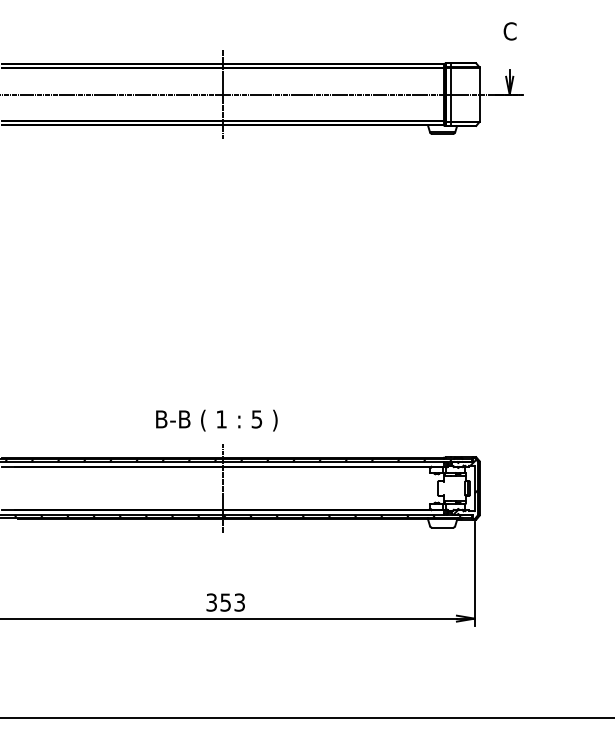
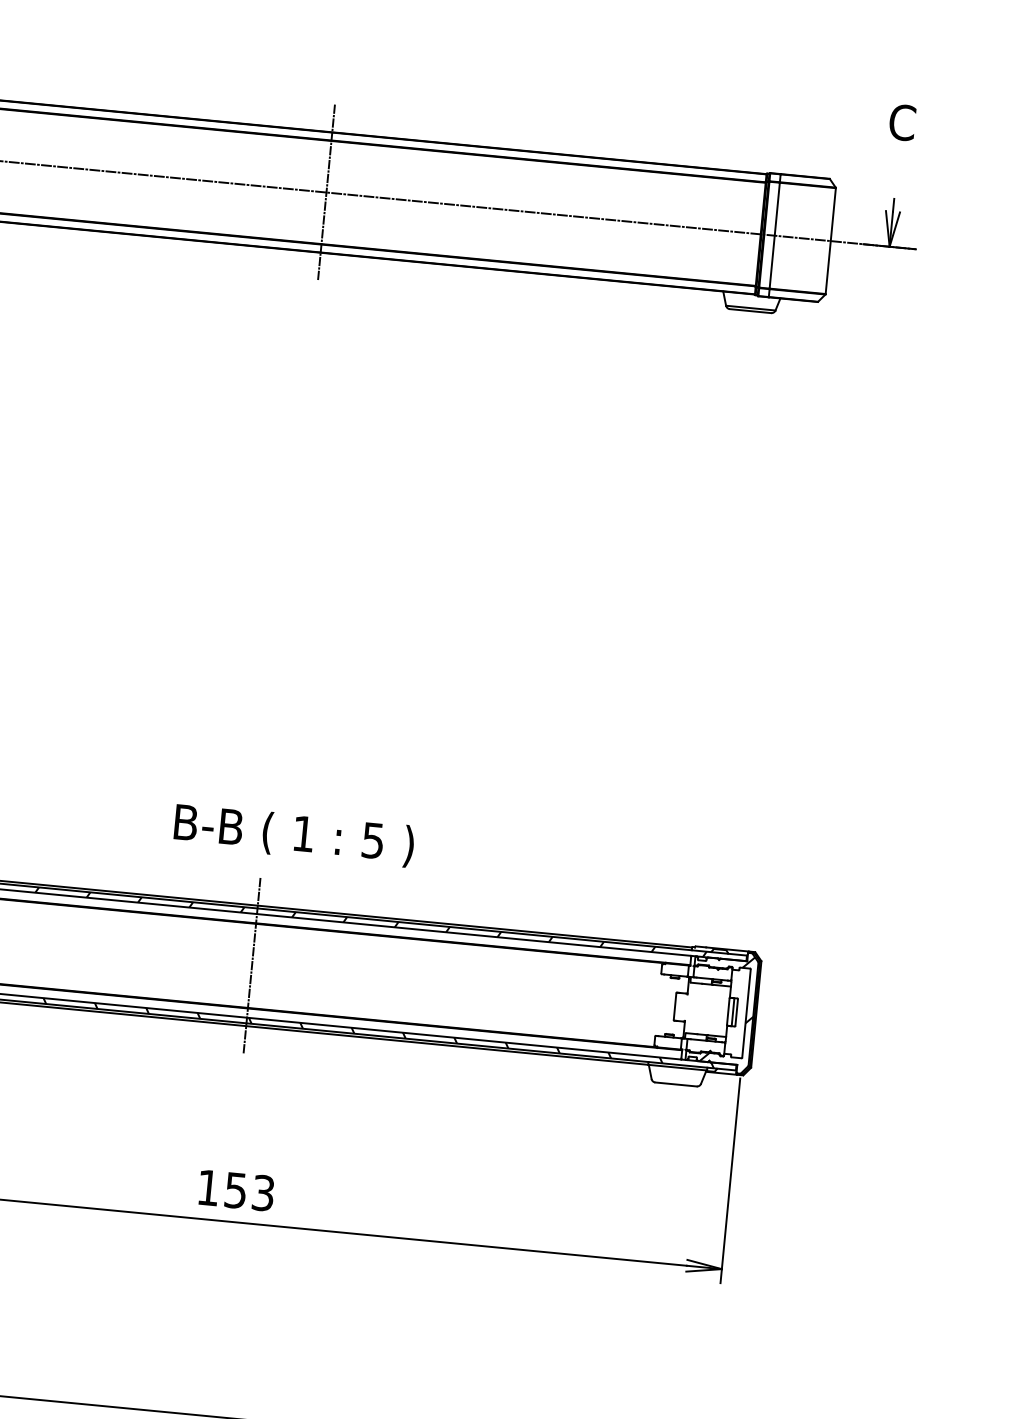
text: (216, 420) -> (293, 835), moved
text: (211, 602) -> (207, 1187), 353 -> 153

